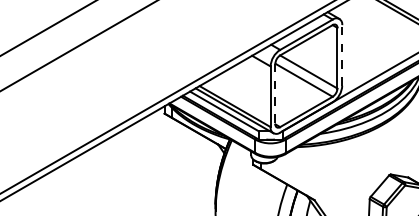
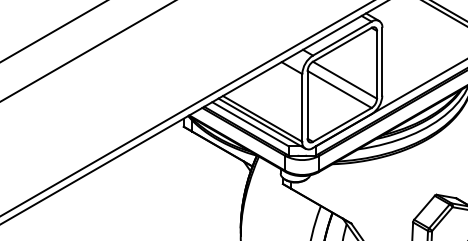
line: (342, 54) -> (382, 60), dashed -> solid
line: (275, 94) -> (307, 105), dashed -> solid

